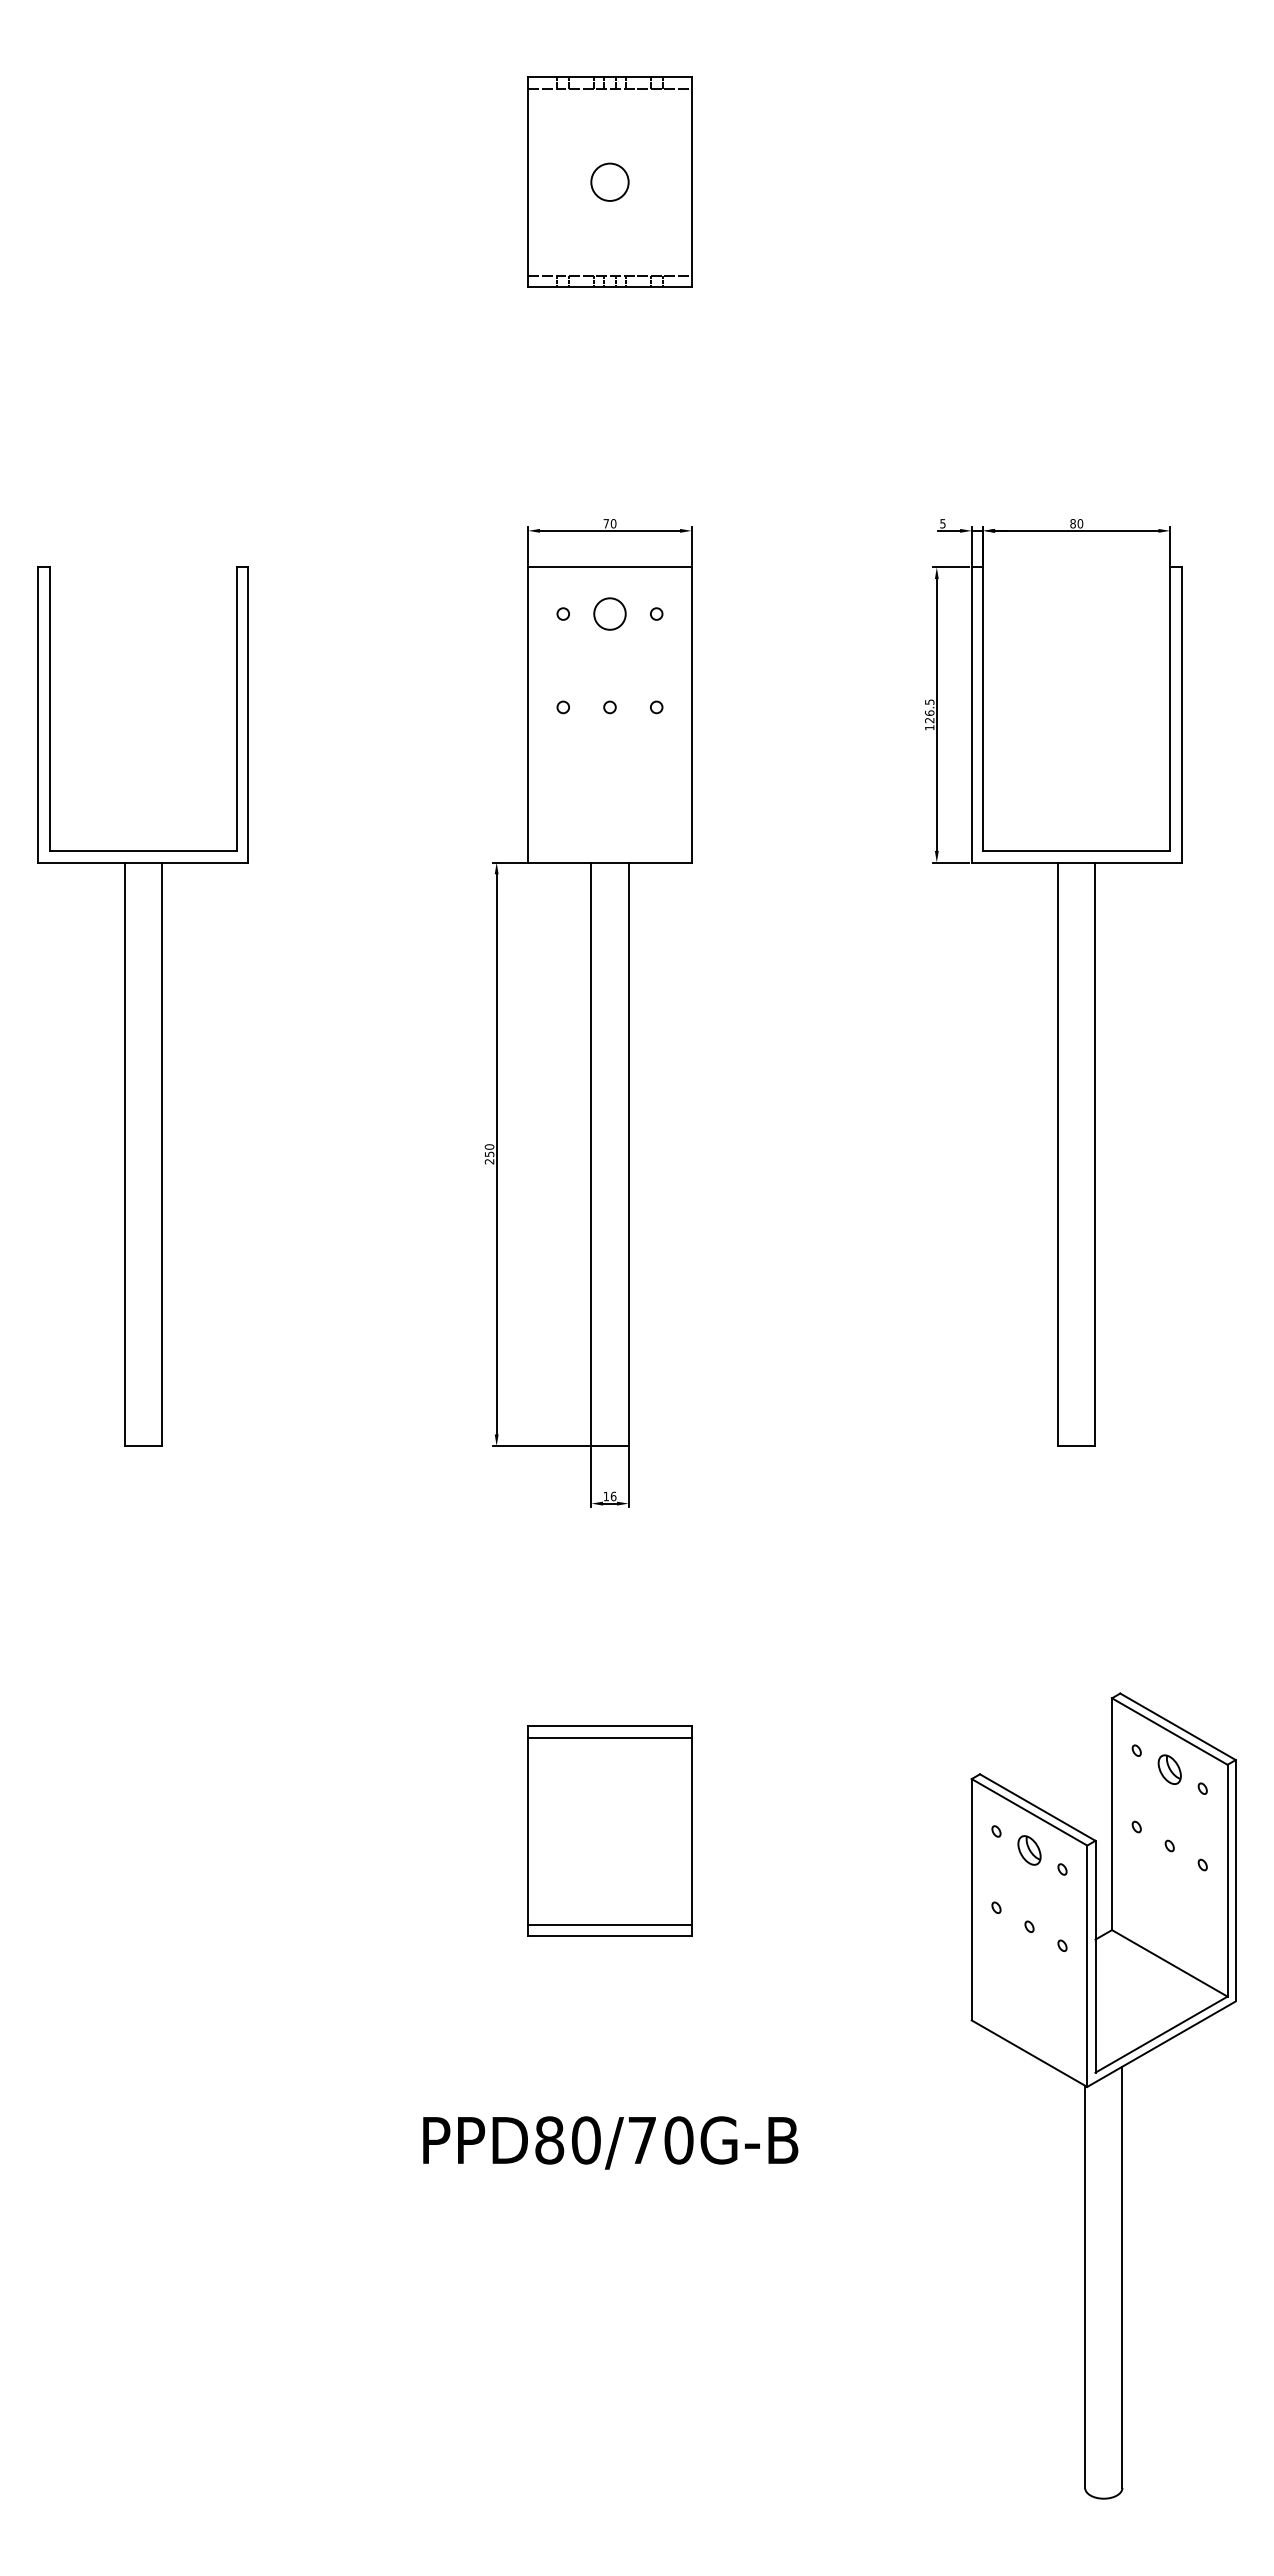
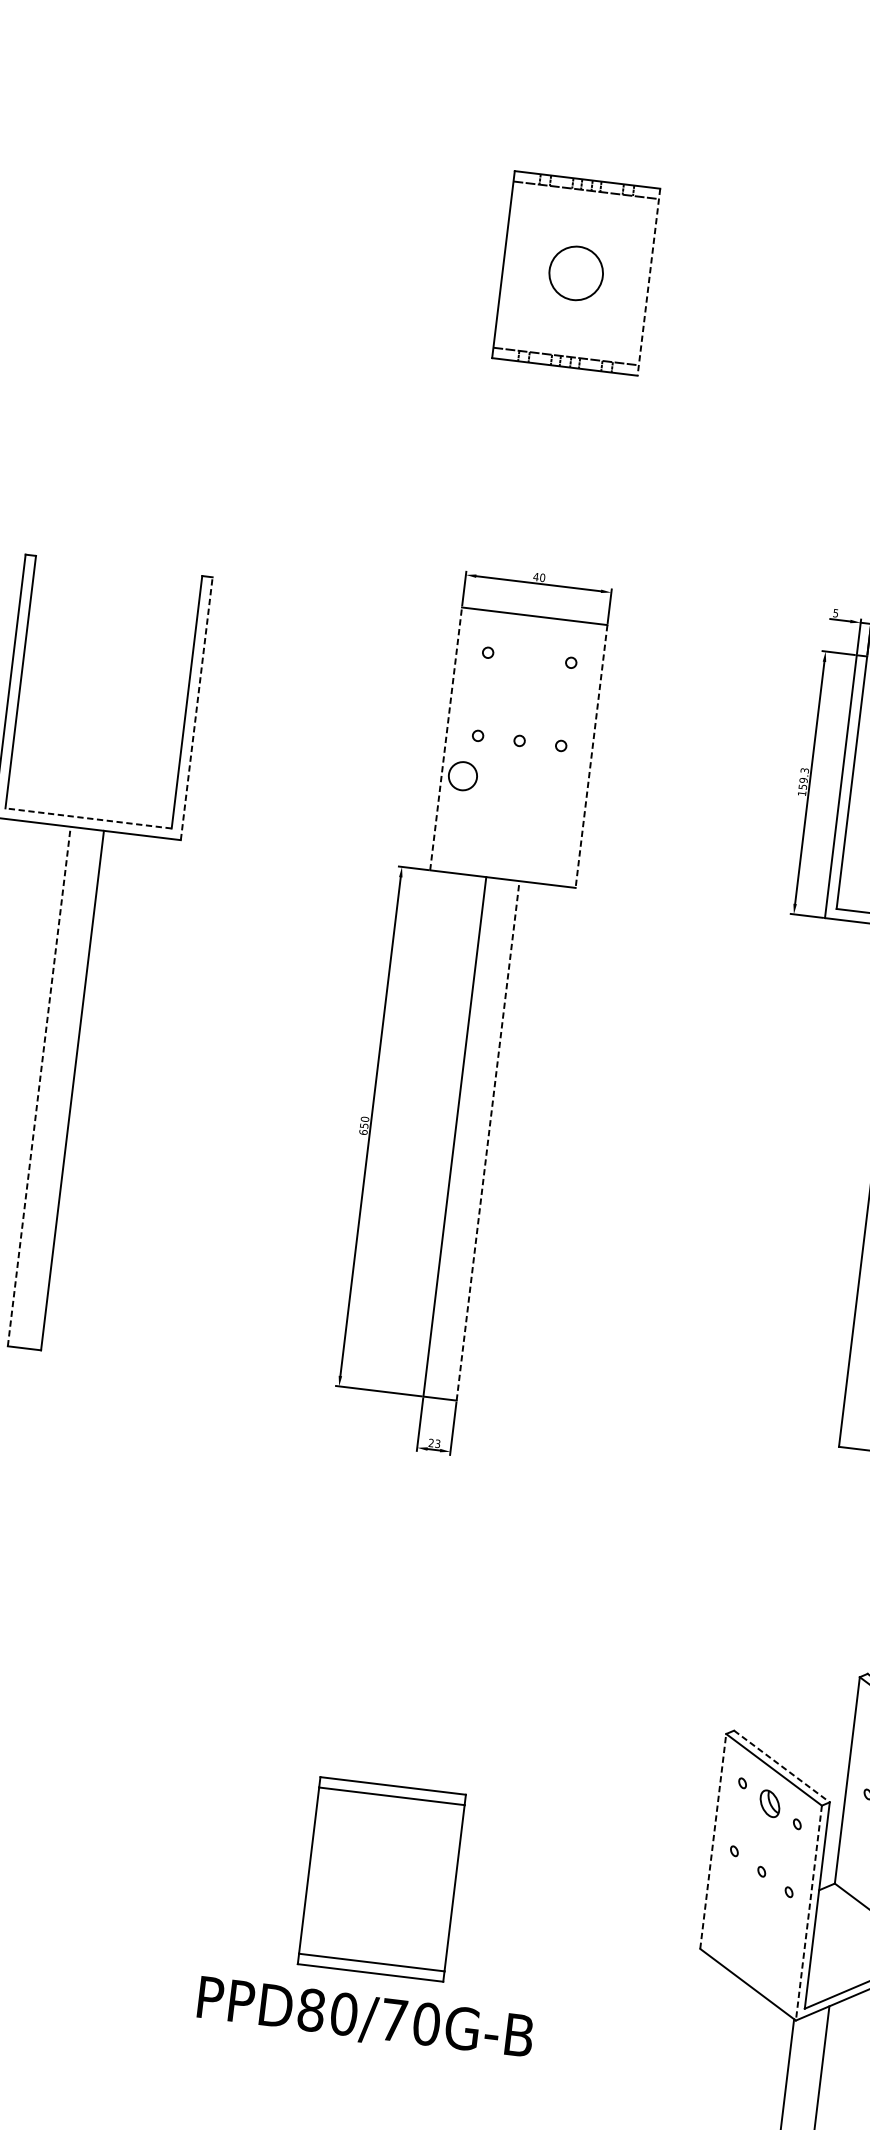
circle: (609, 181) -> (575, 272), size x1.6
line: (691, 182) -> (648, 282), solid -> dashed
text: (606, 523) -> (536, 576), 70 -> 40
circle: (609, 613) -> (462, 775), moved
text: (929, 711) -> (803, 778), 126.5 -> 159.3
line: (248, 715) -> (196, 709), solid -> dashed
line: (528, 715) -> (446, 739), solid -> dashed
line: (691, 715) -> (591, 756), solid -> dashed
line: (142, 850) -> (88, 817), solid -> dashed
line: (124, 1154) -> (39, 1086), solid -> dashed
line: (628, 1154) -> (487, 1140), solid -> dashed
text: (489, 1161) -> (363, 1132), 250 -> 650
text: (609, 1496) -> (434, 1443), 16 -> 23
line: (1037, 1807) -> (781, 1766), solid -> dashed
part: (609, 1830) -> (381, 1878), moved
line: (971, 1899) -> (713, 1841), solid -> dashed
line: (1087, 1966) -> (809, 1913), solid -> dashed

